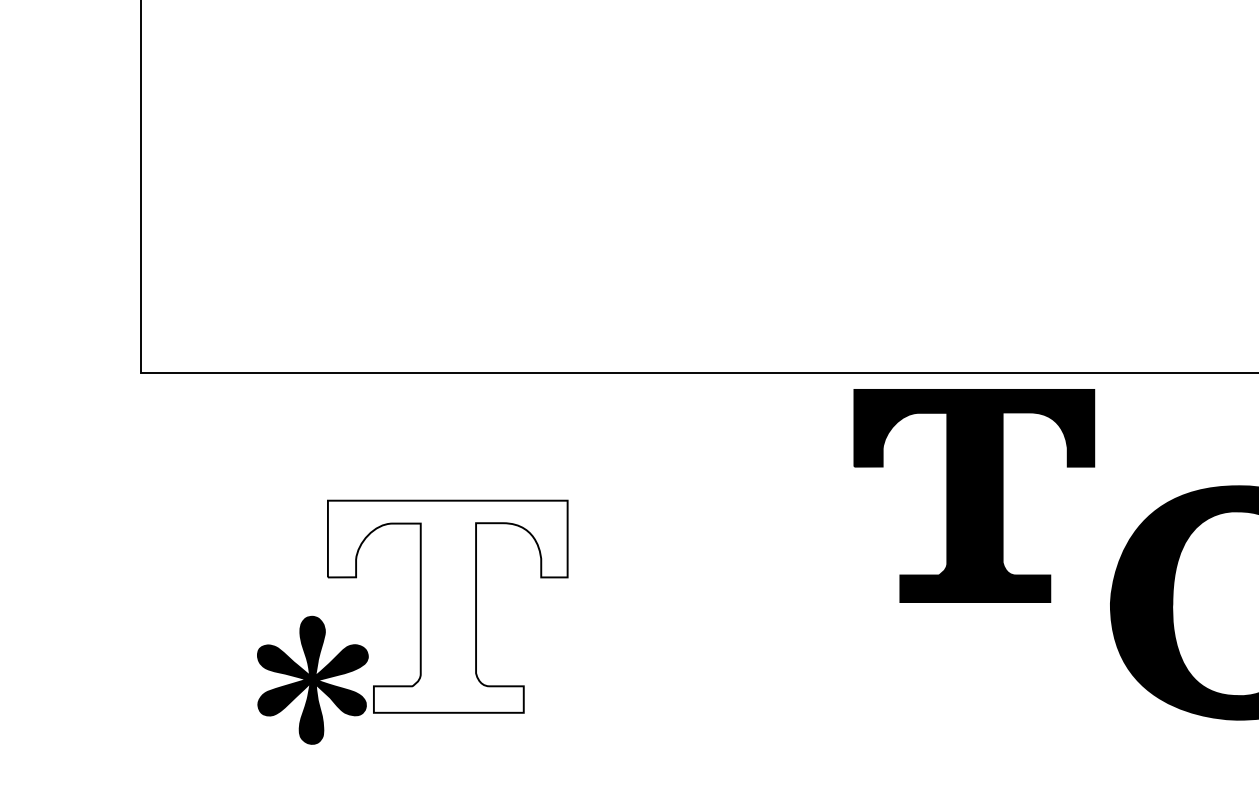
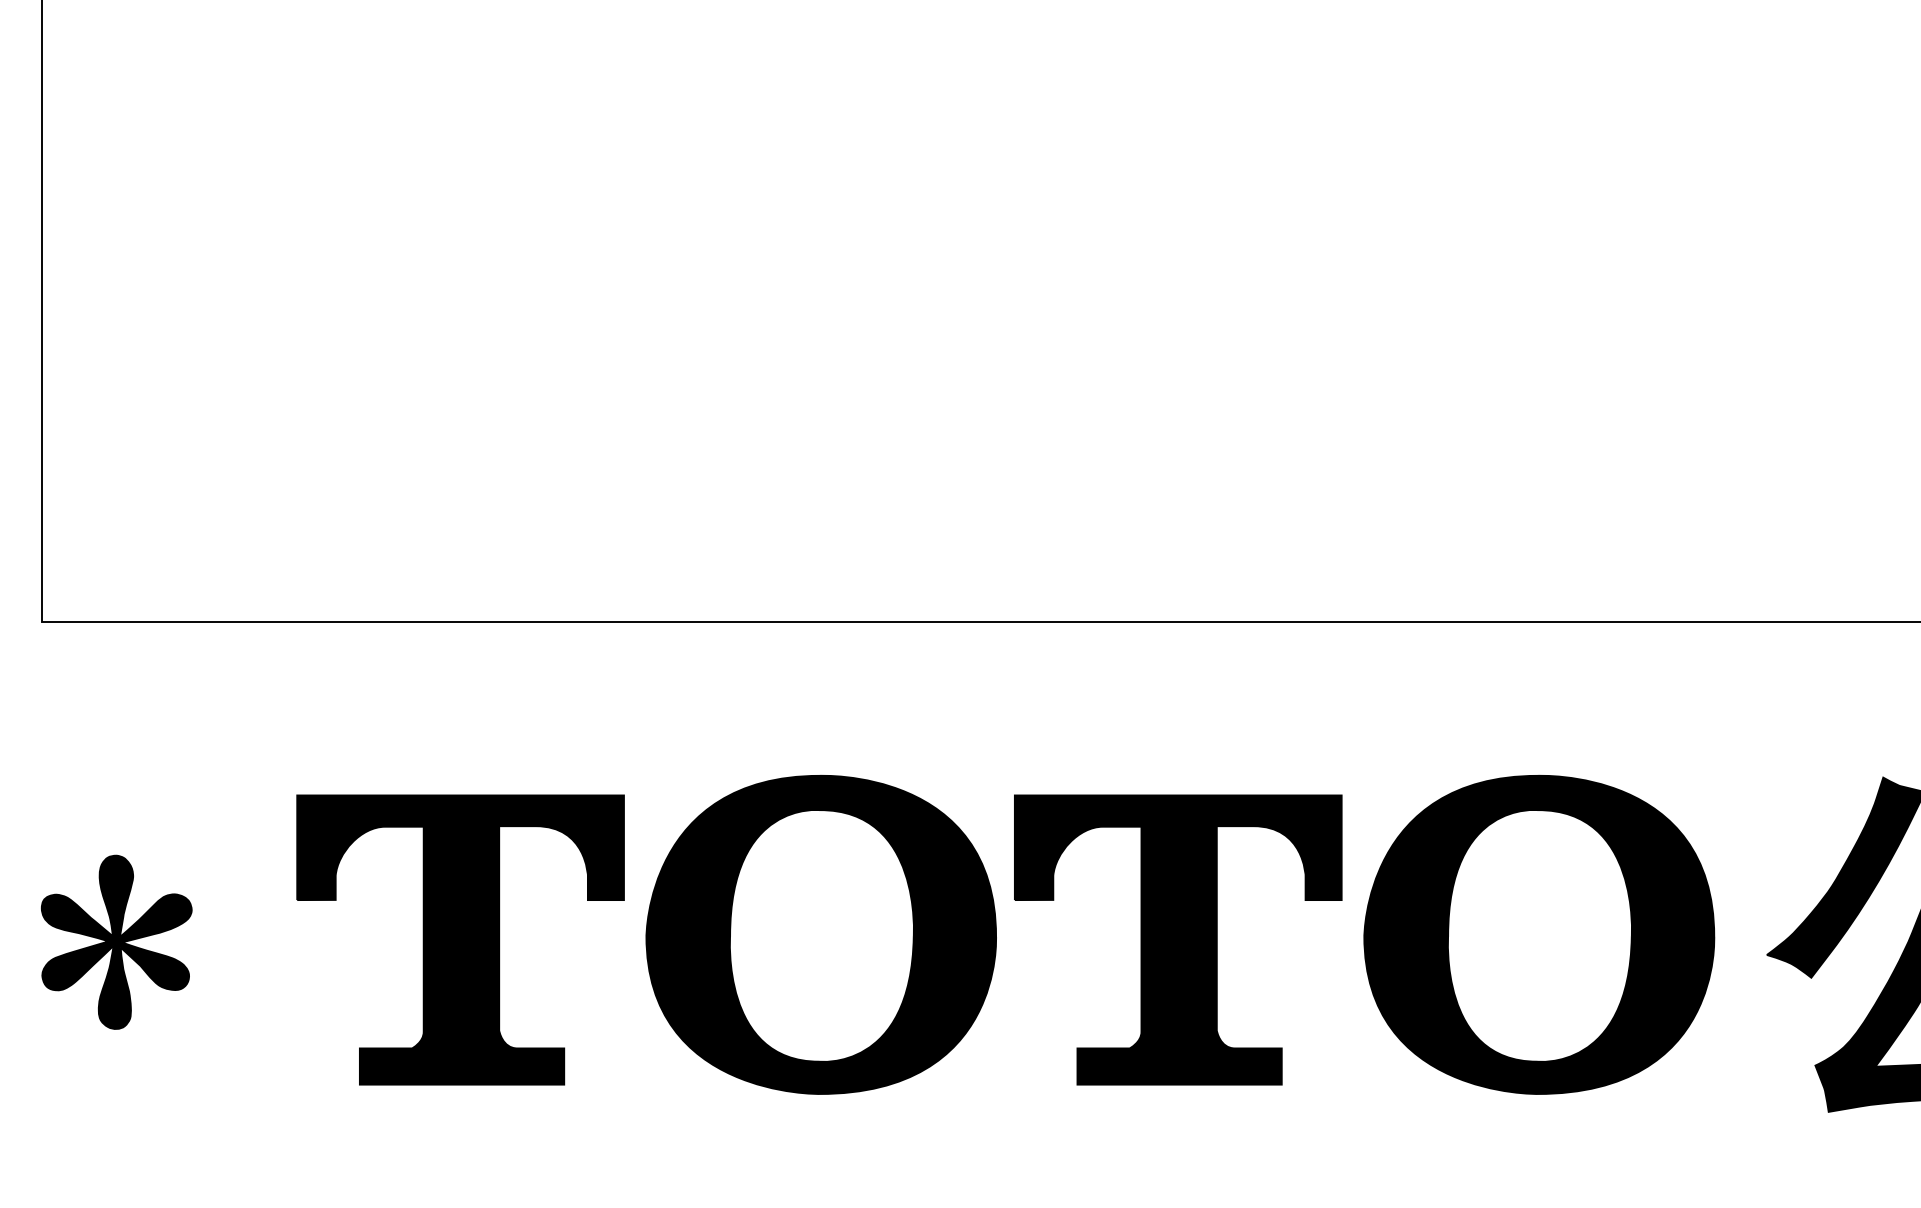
part: (974, 495) -> (1178, 939), moved
part: (711, 602) -> (820, 934), added
fill: (447, 606) -> (460, 939), added
part: (312, 679) -> (116, 941), moved

